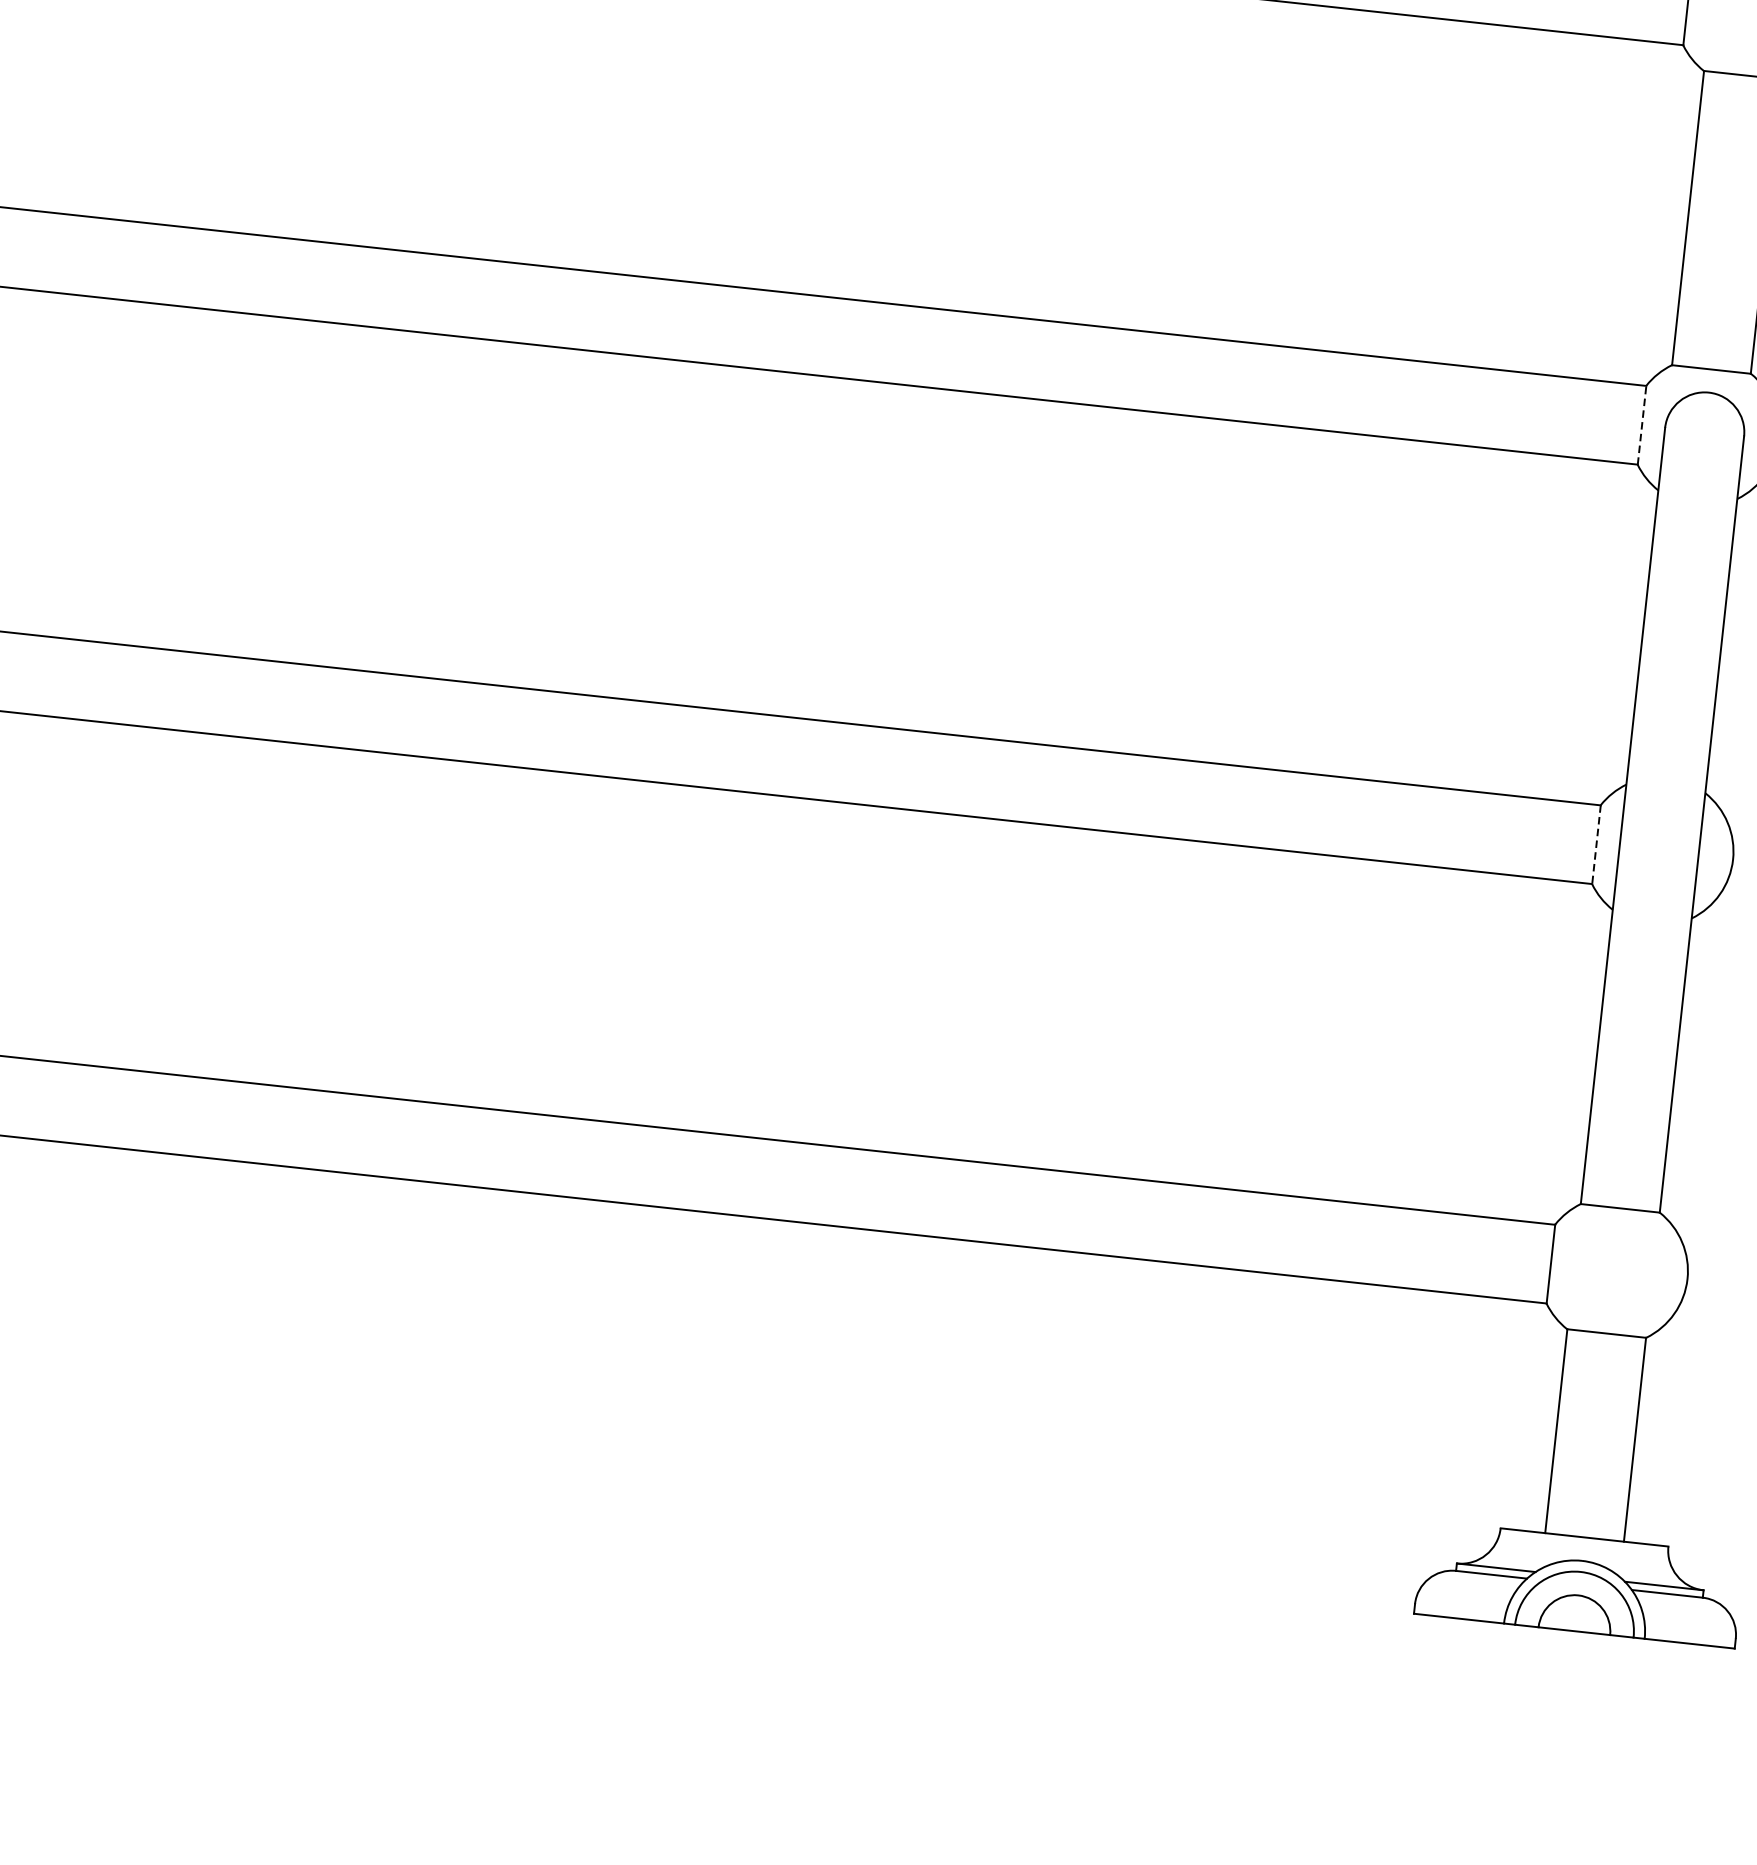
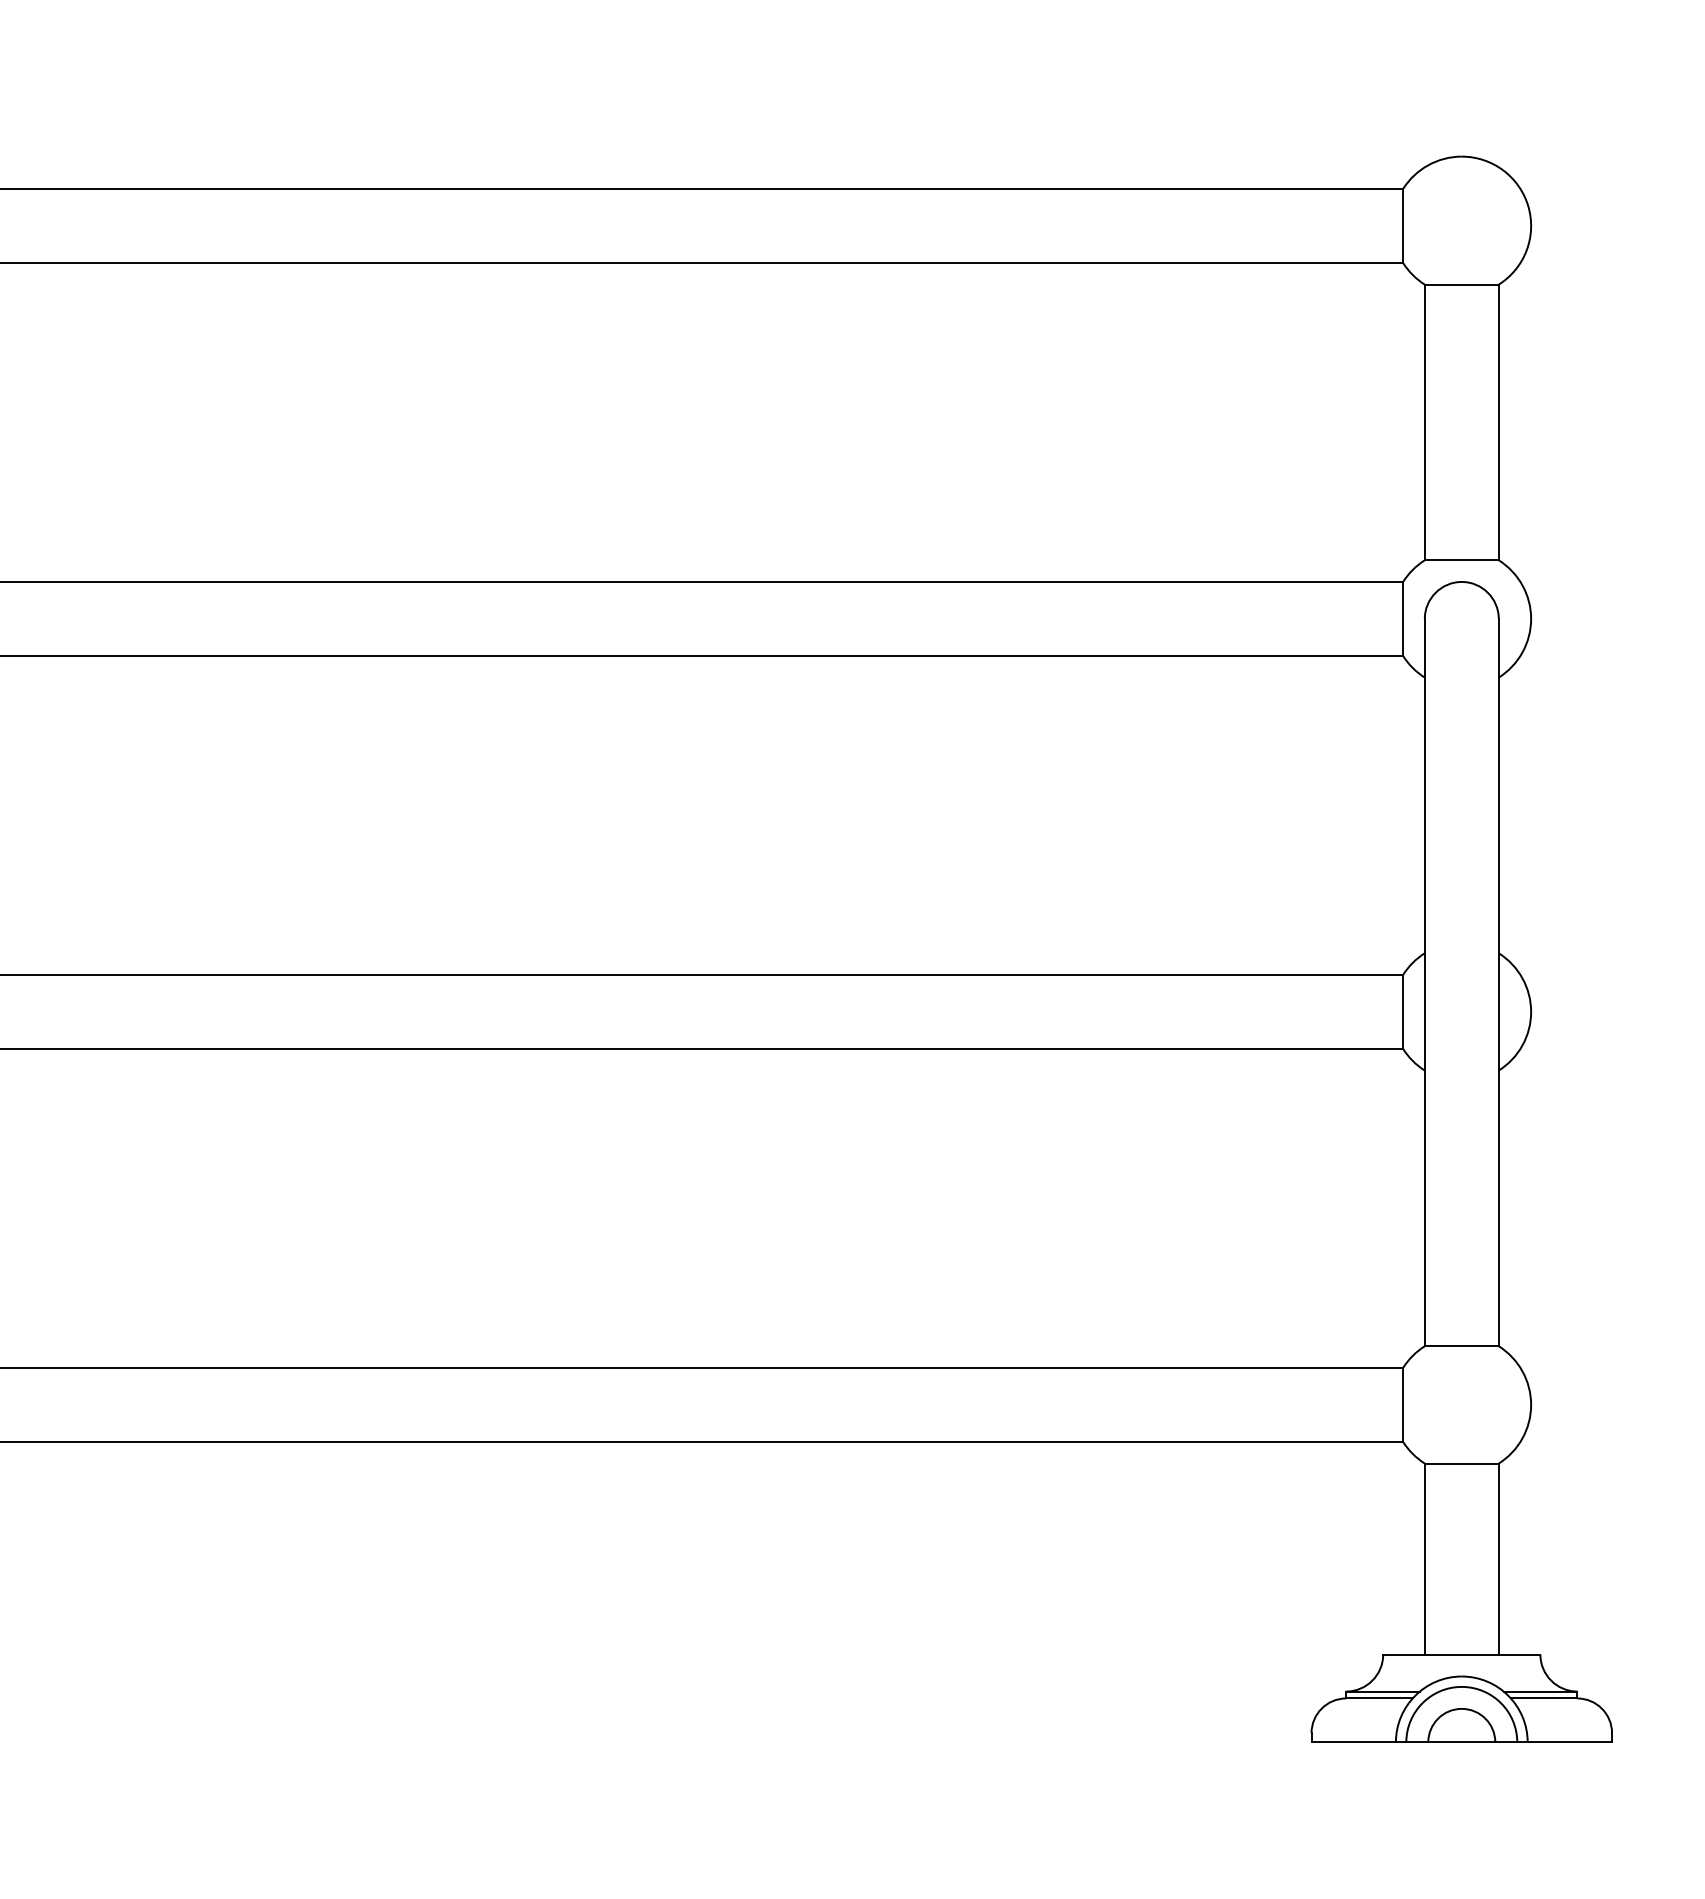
line: (1642, 424) -> (1403, 618), dashed -> solid
line: (1596, 844) -> (1403, 1011), dashed -> solid

